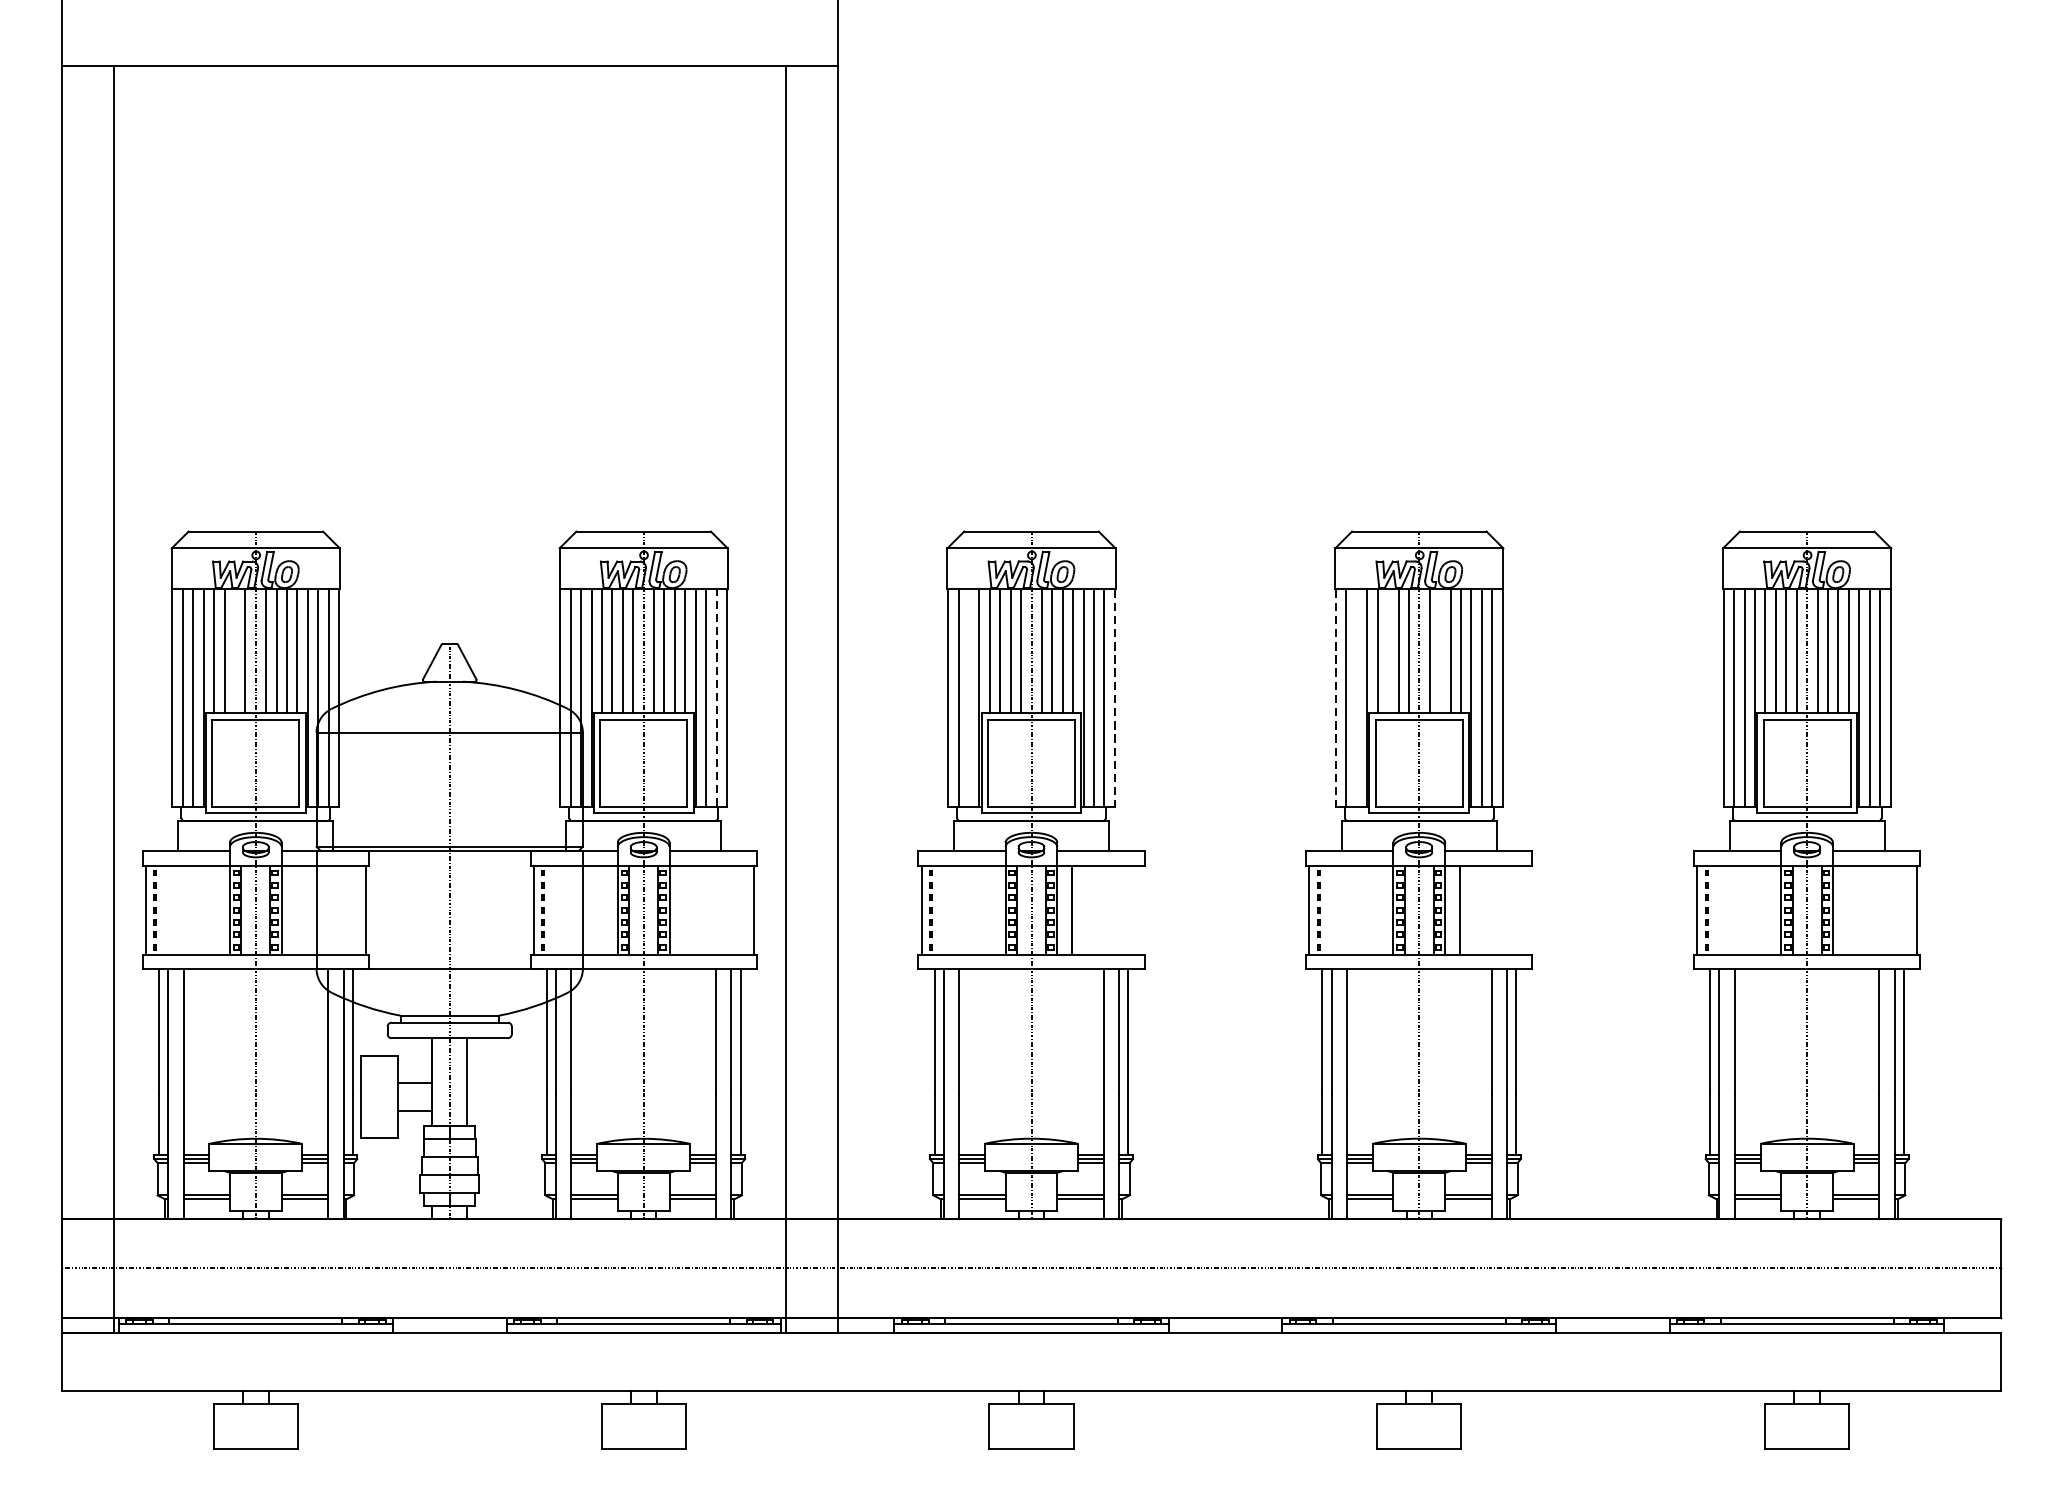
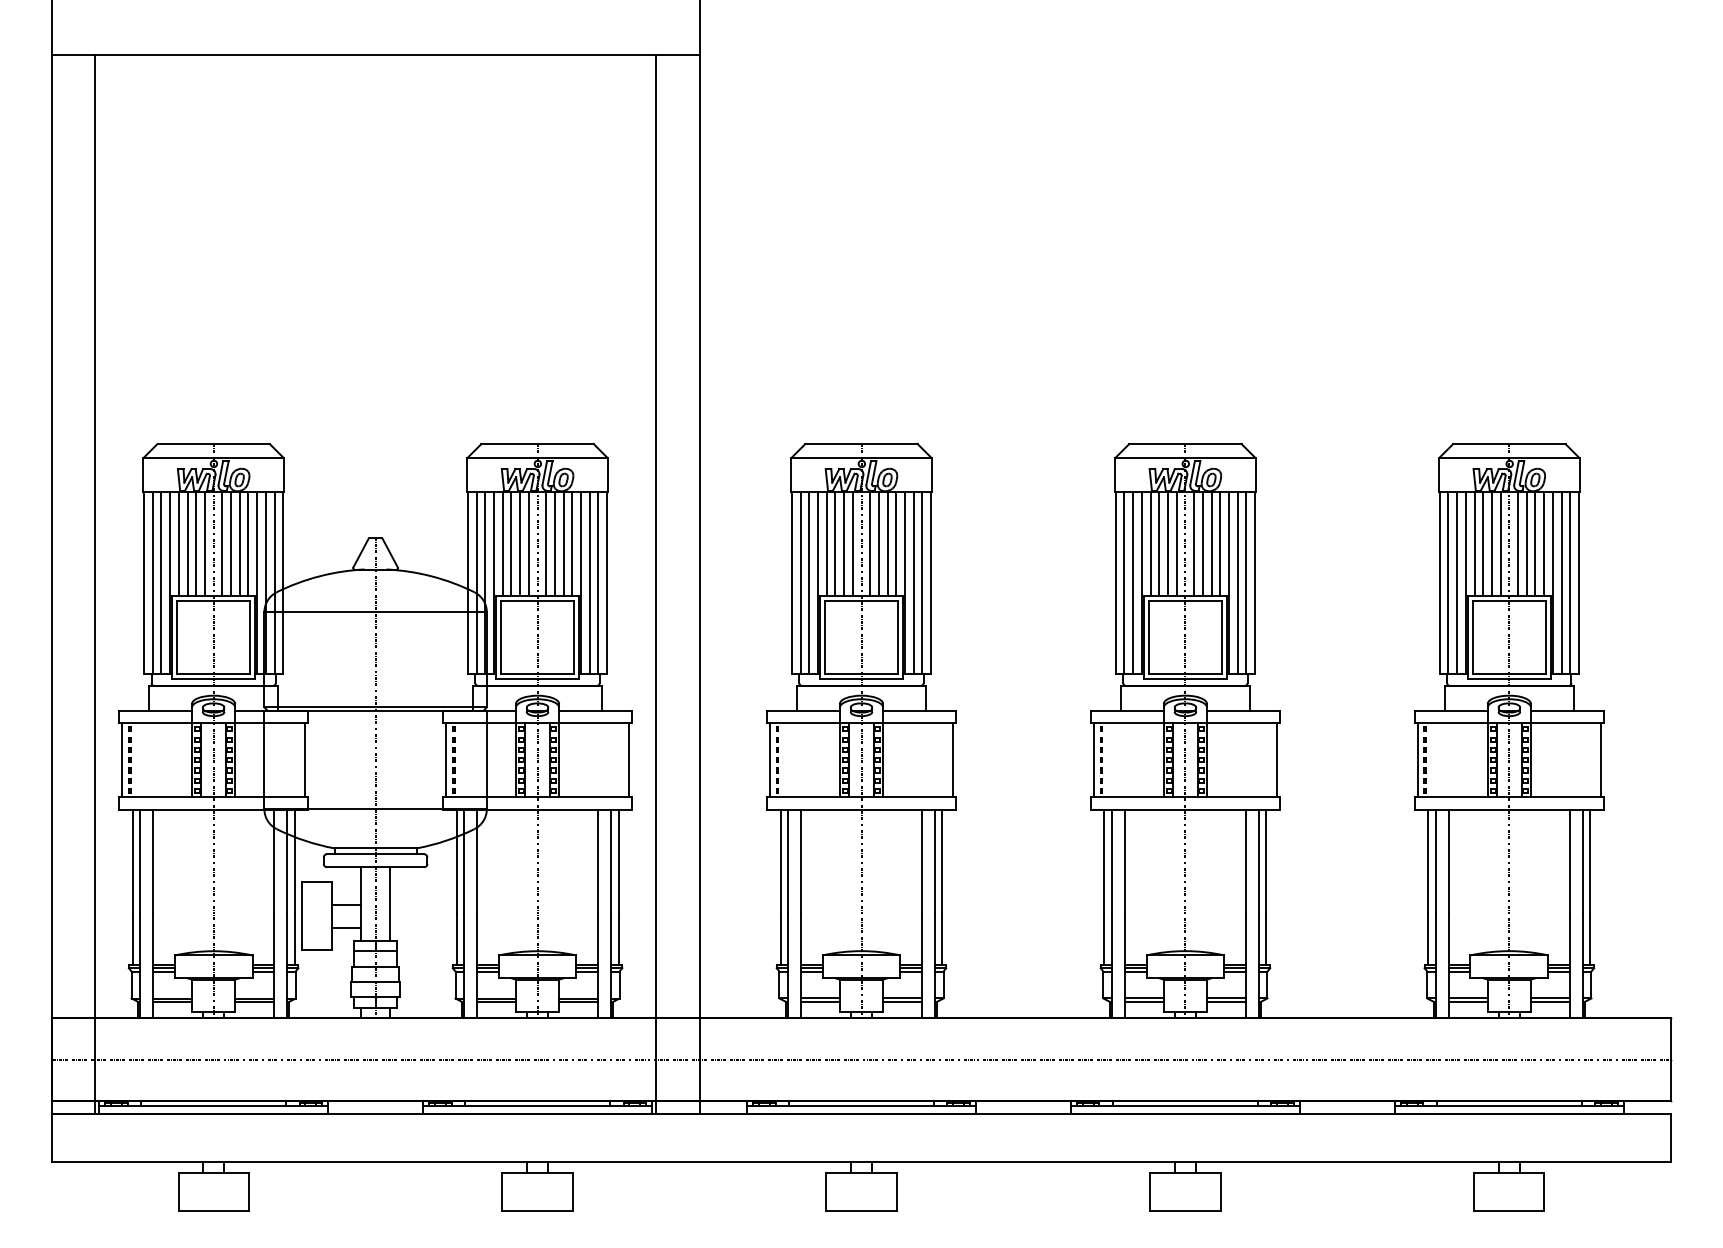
line: (235, 650) -> (196, 543), added
line: (1388, 650) -> (1159, 543), added
line: (1439, 650) -> (1202, 543), added
line: (969, 697) -> (809, 582), added
line: (1357, 697) -> (1133, 582), added
line: (716, 698) -> (598, 583), dashed -> solid
line: (1115, 698) -> (931, 583), dashed -> solid
line: (1335, 698) -> (1115, 583), dashed -> solid
line: (1072, 910) -> (953, 760), moved
line: (1460, 910) -> (1277, 760), moved

